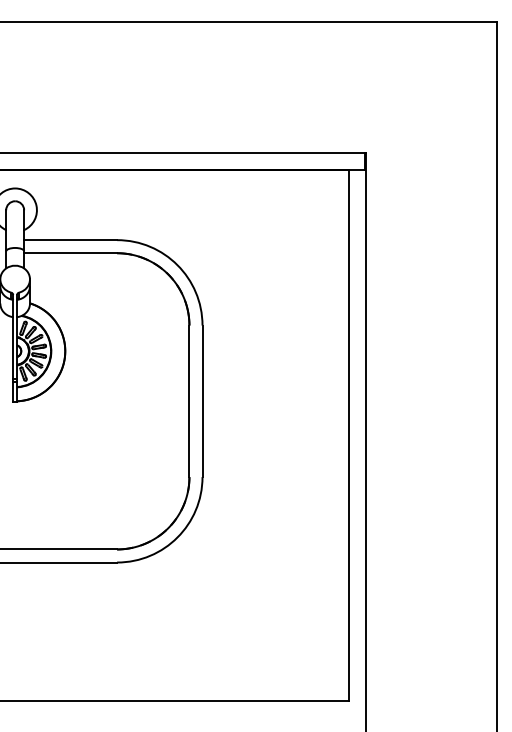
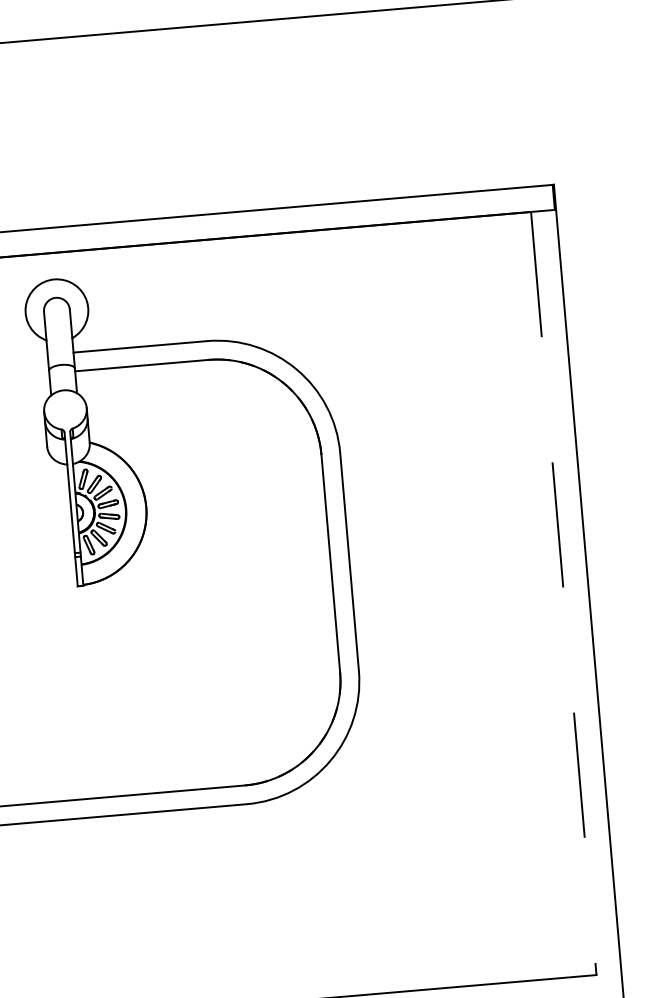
line: (348, 435) -> (563, 593), solid -> dashed

